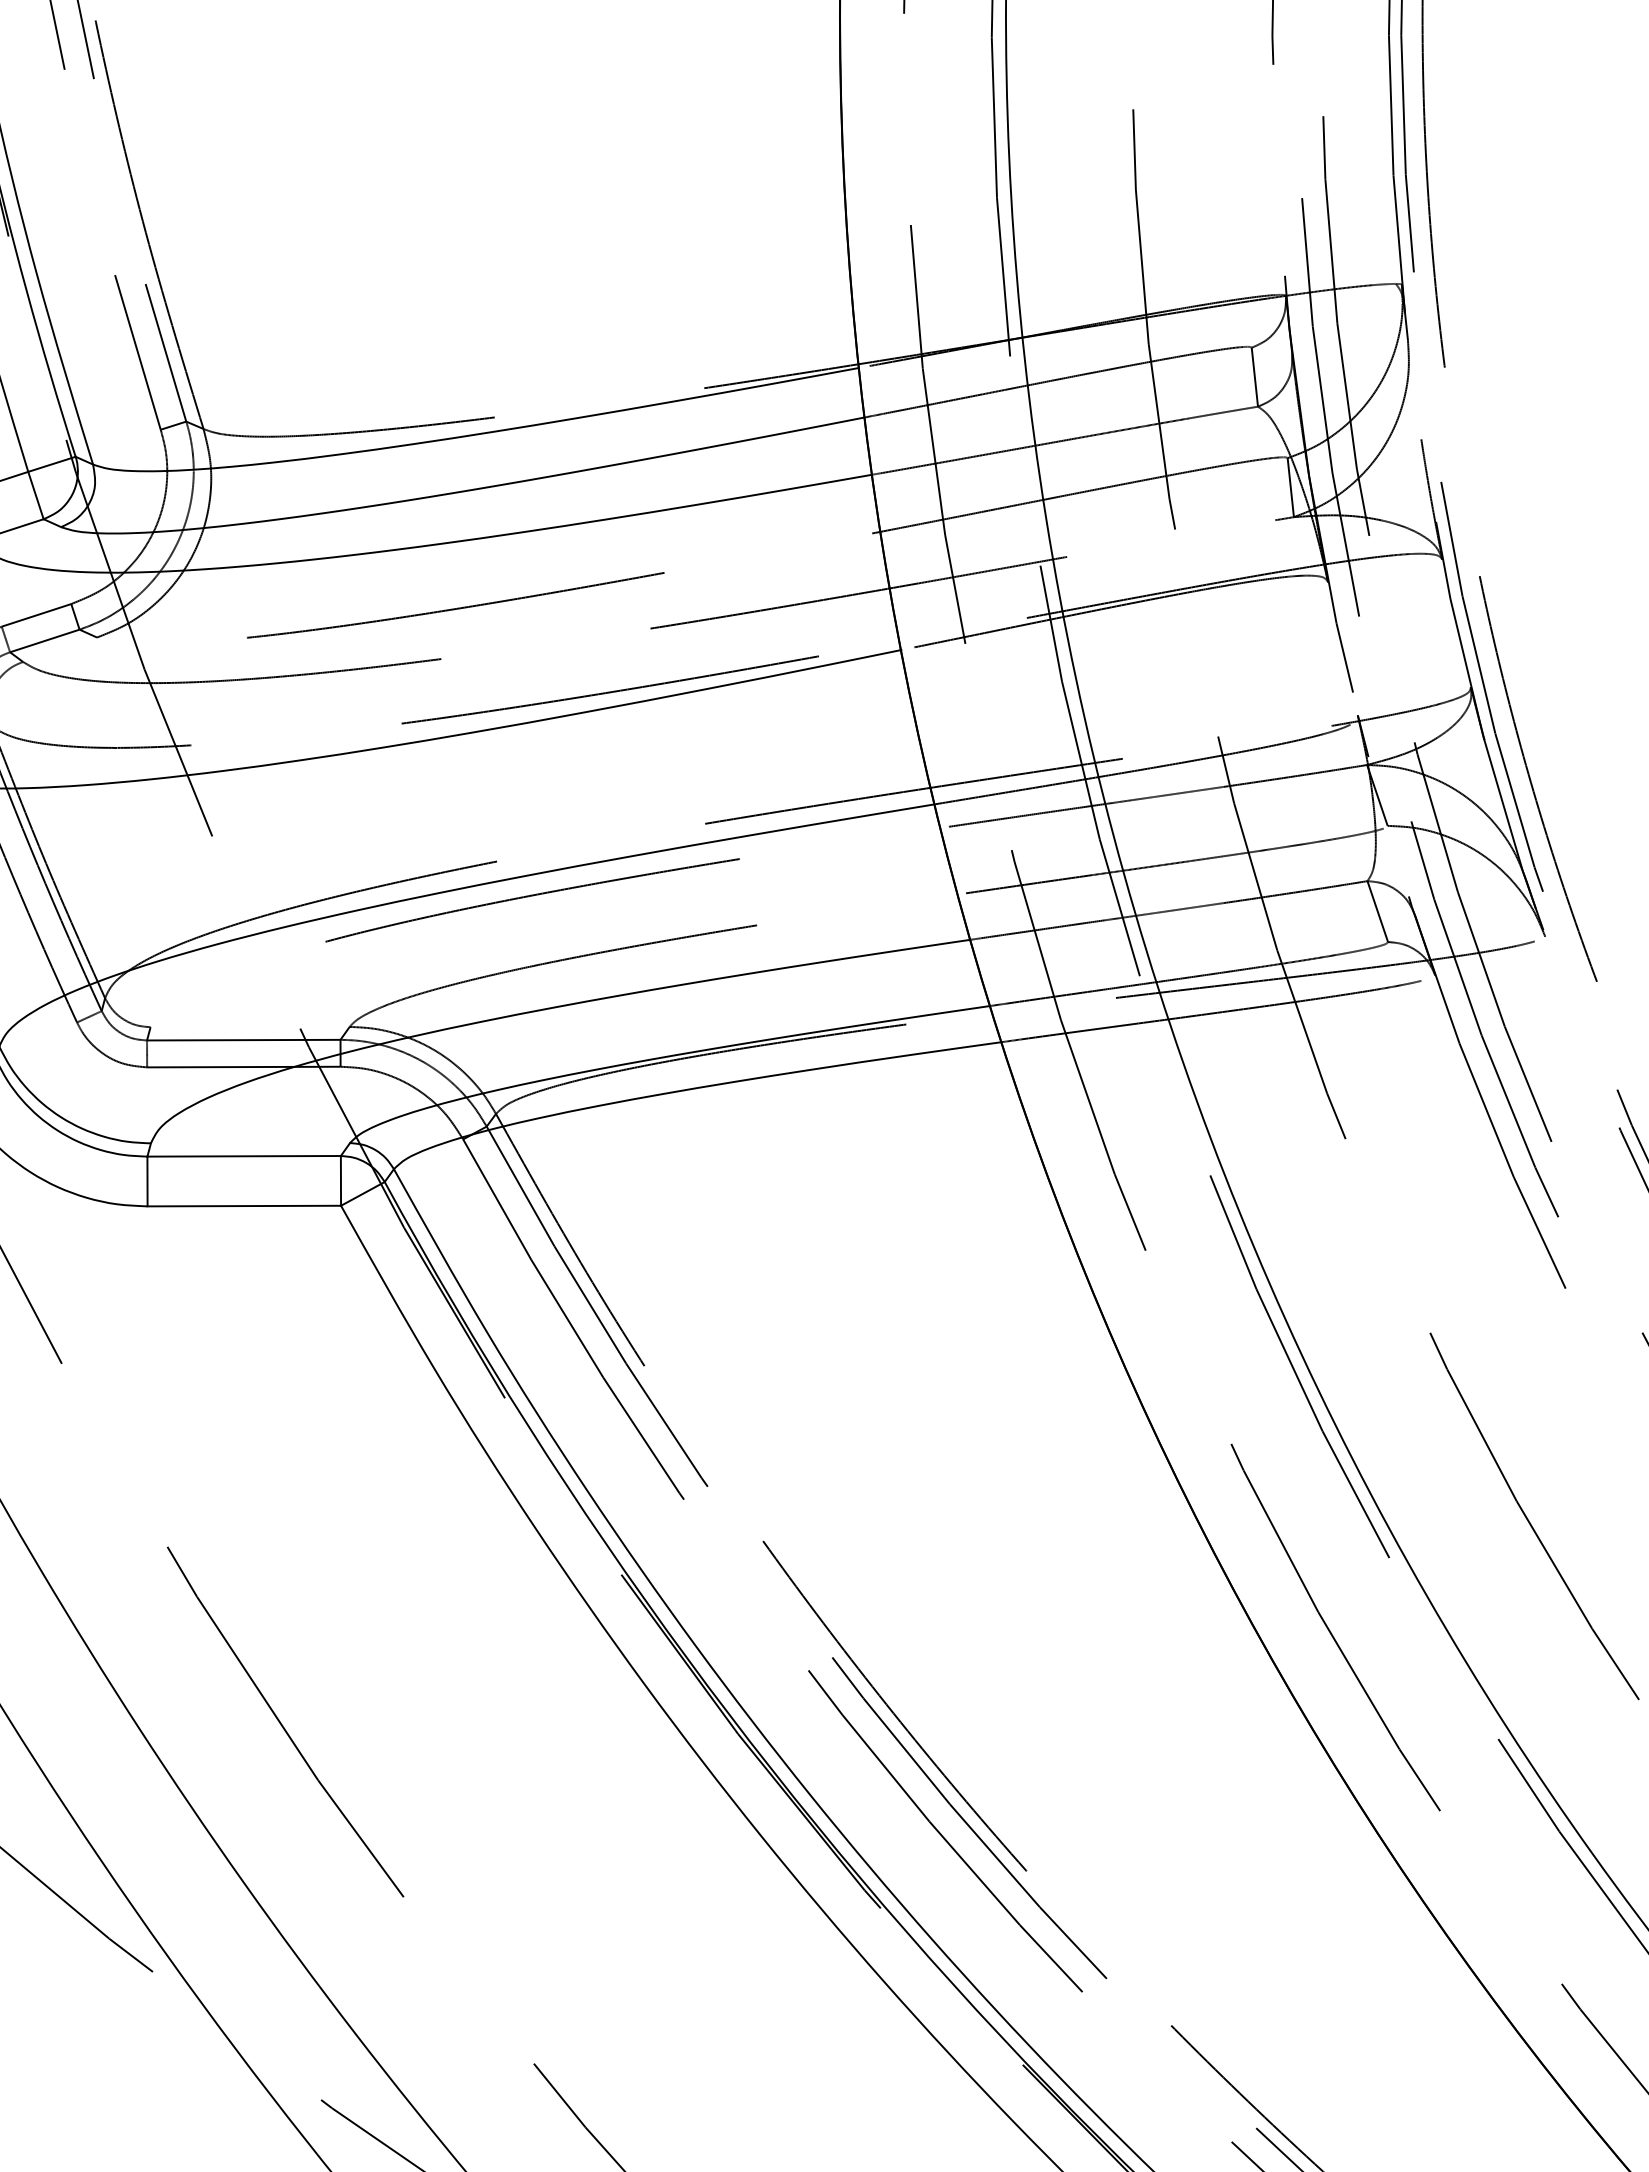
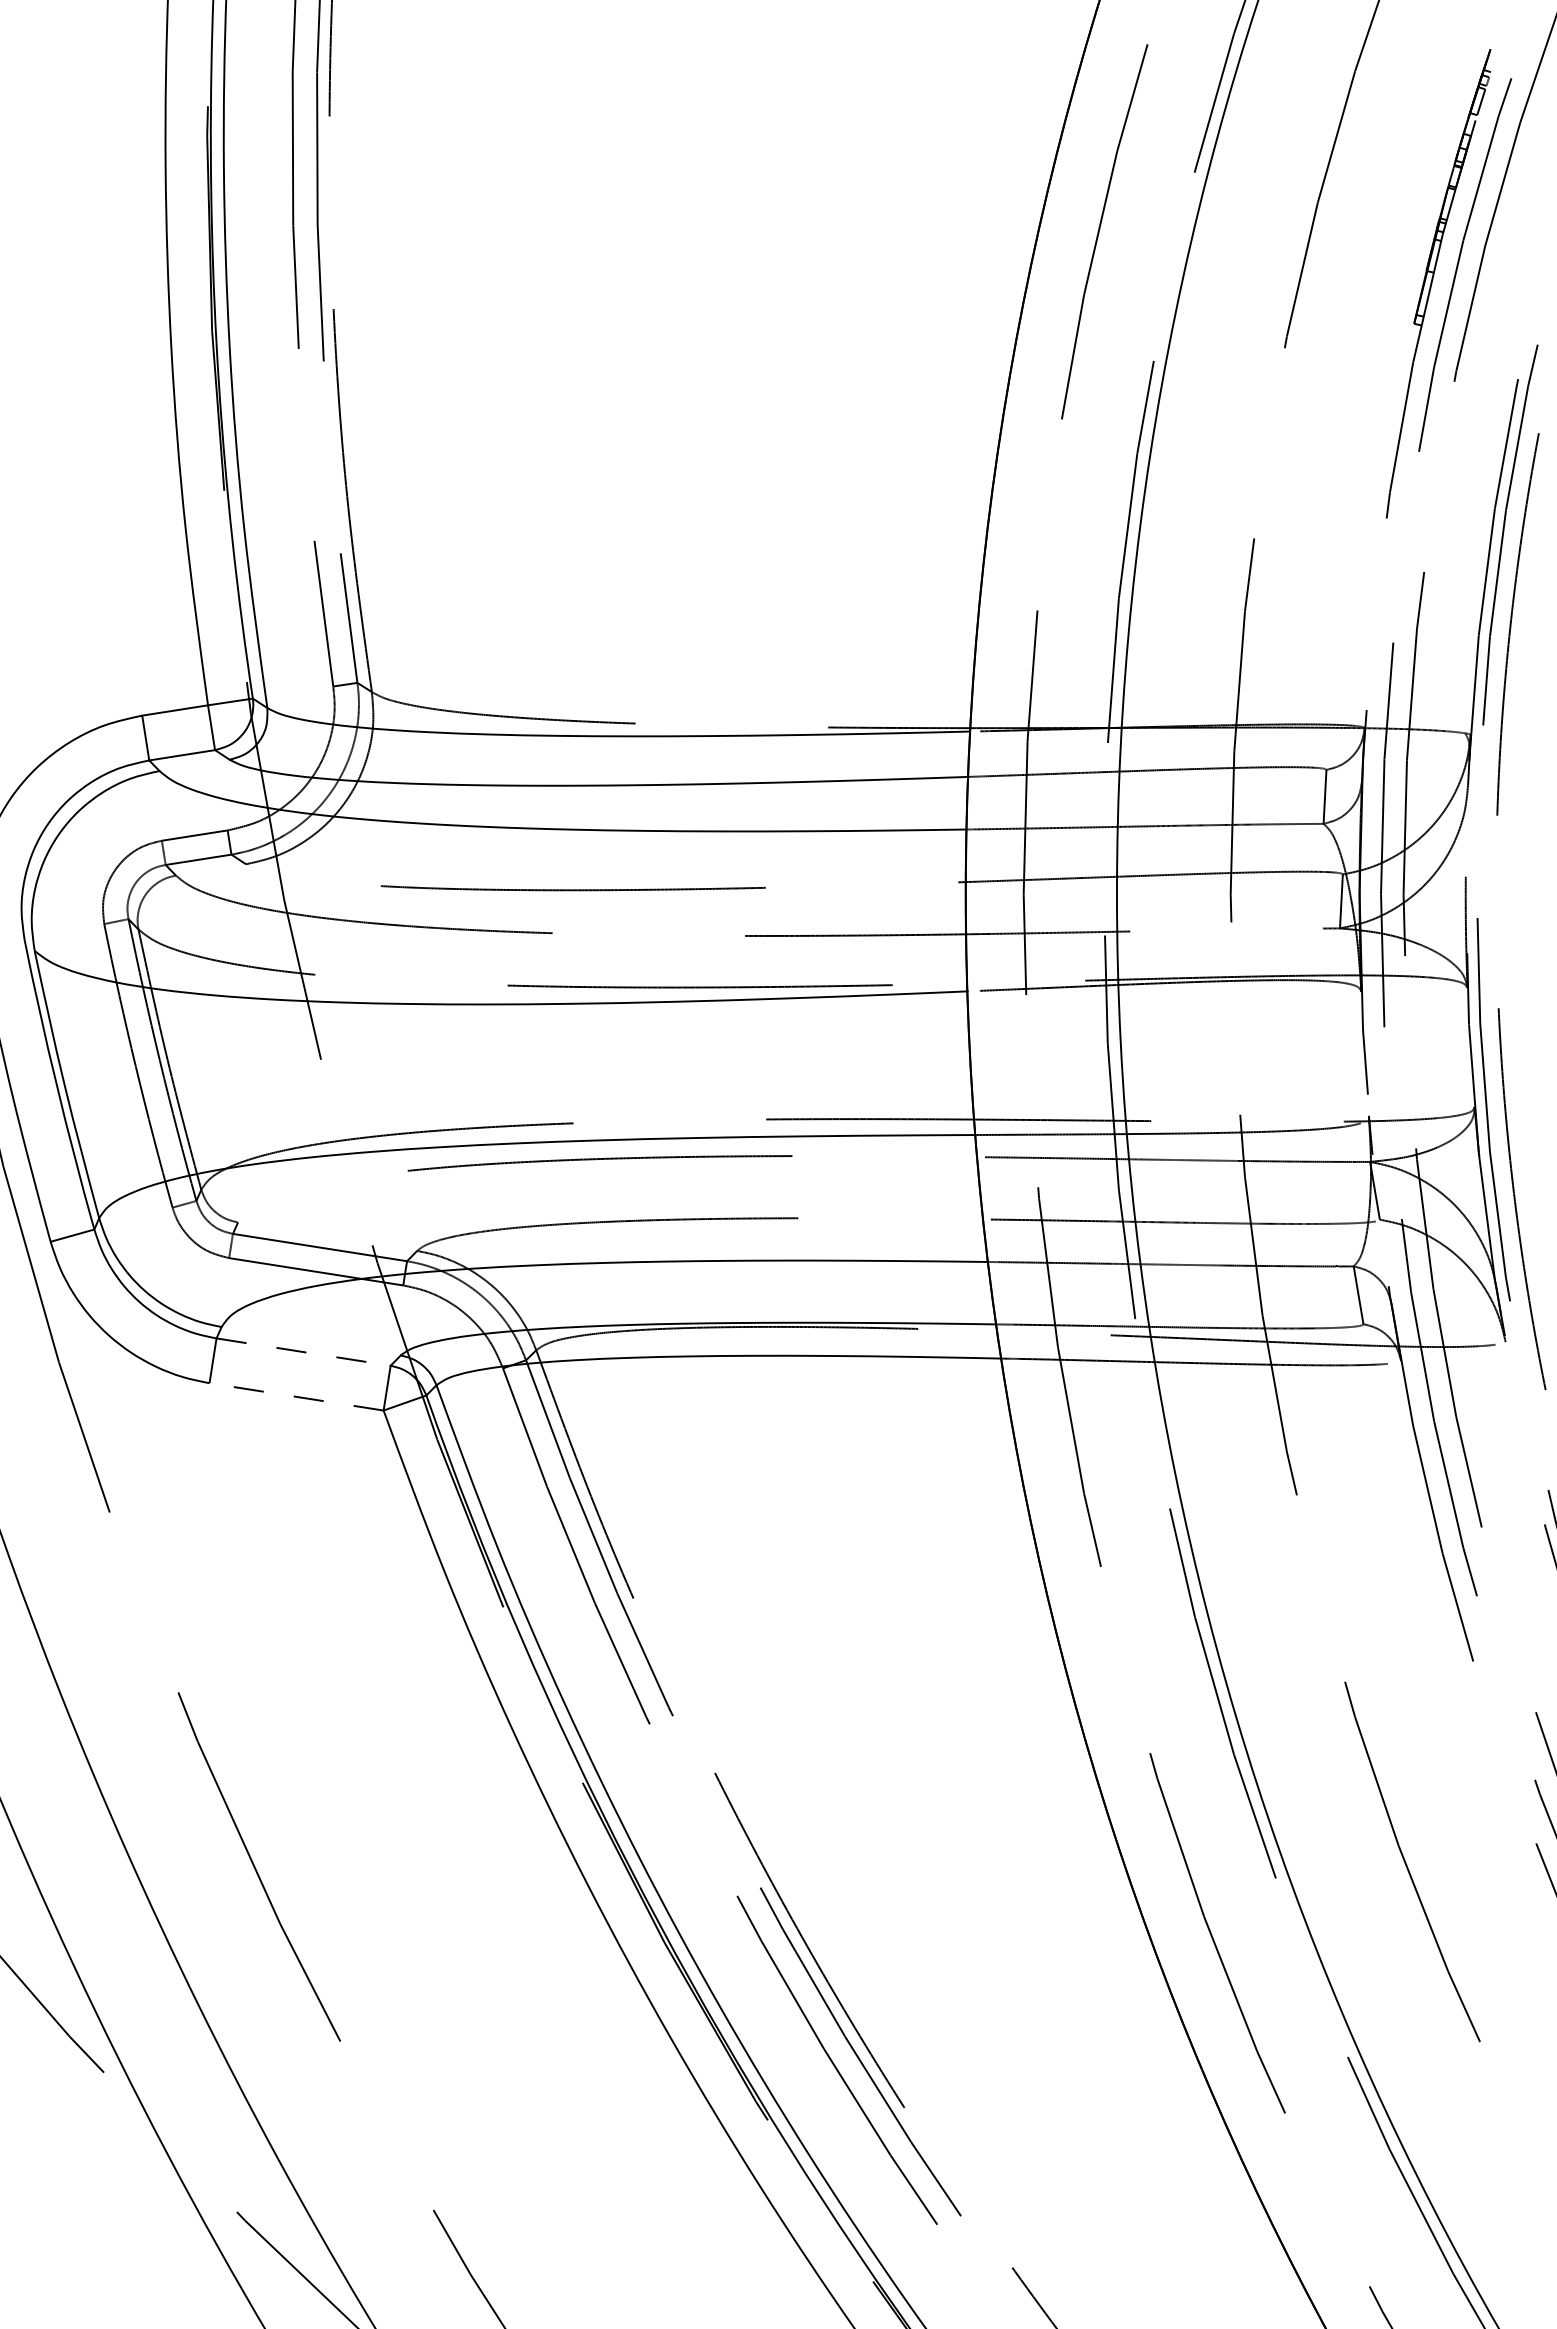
line: (245, 1156) -> (304, 1352), solid -> dashed
line: (244, 1205) -> (296, 1396), solid -> dashed

